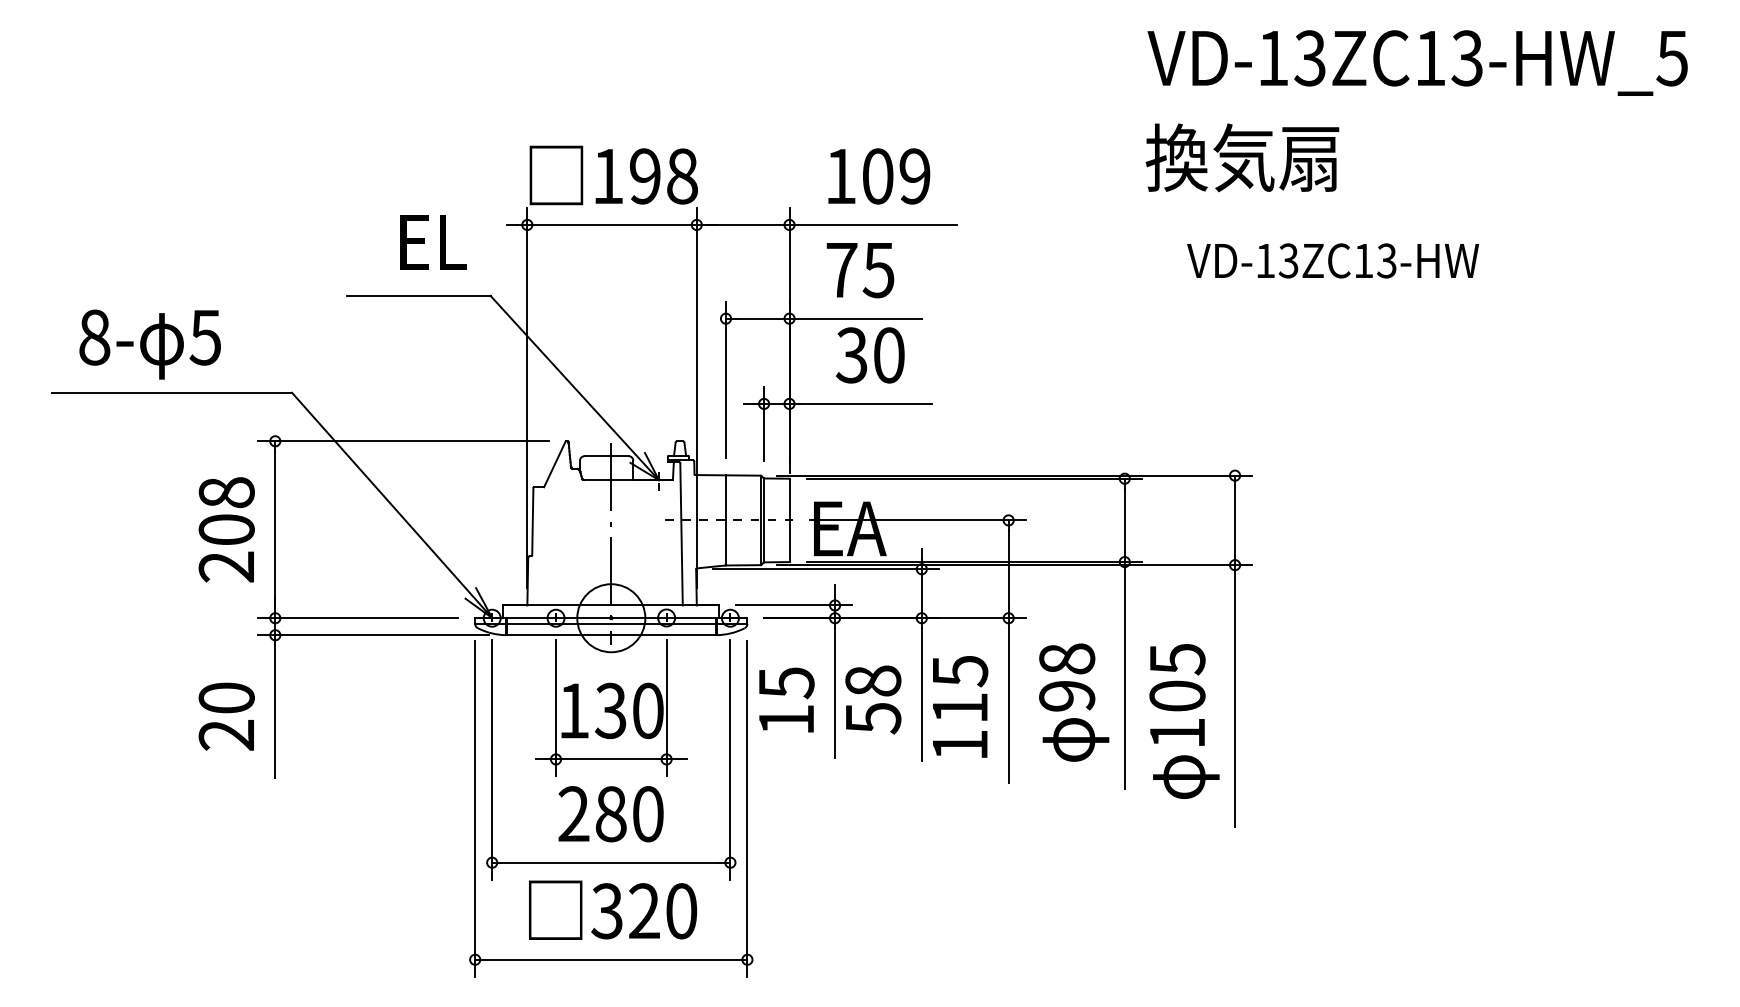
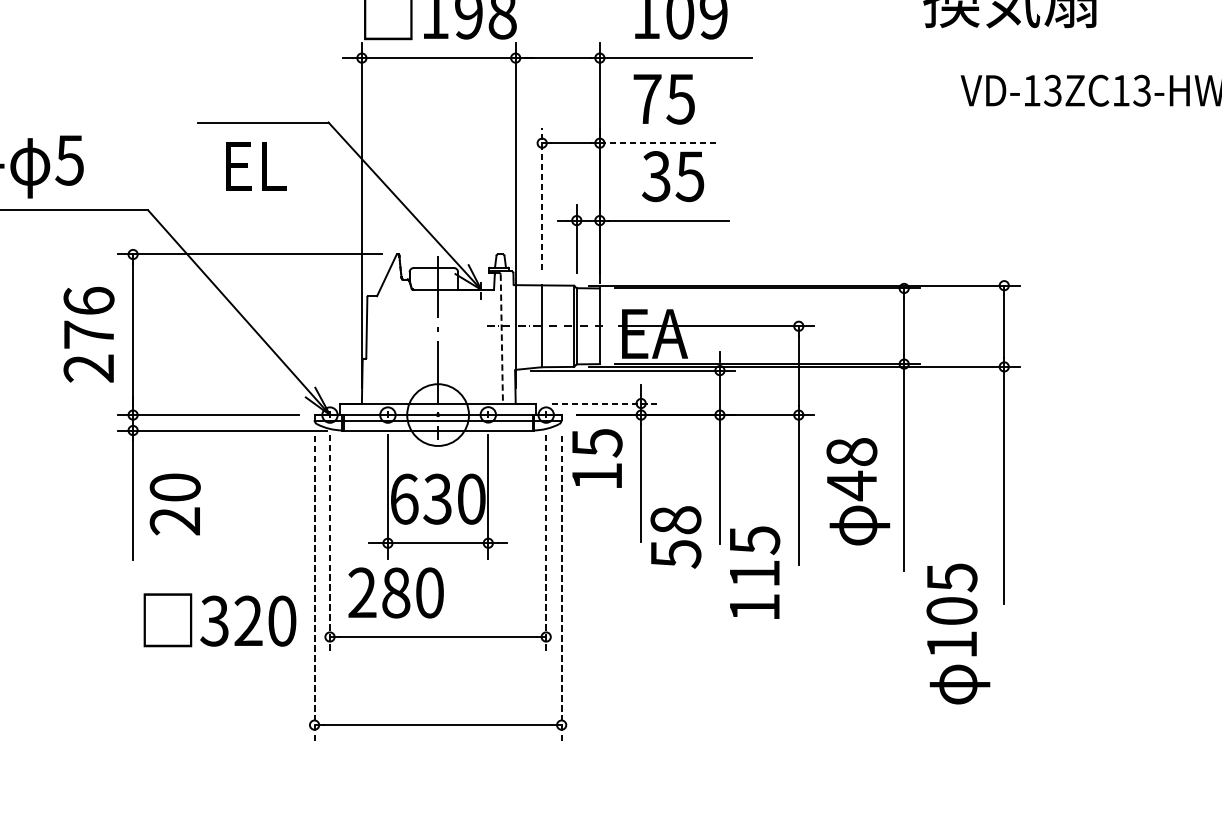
text: (433, 242) -> (255, 166), moved
line: (856, 318) -> (660, 143), solid -> dashed
text: (888, 355) -> (689, 176), 30 -> 35
line: (726, 379) -> (542, 198), solid -> dashed
text: (226, 510) -> (88, 317), 208 -> 276
line: (681, 534) -> (501, 339), solid -> dashed
line: (794, 605) -> (604, 403), solid -> dashed
text: (1067, 696) -> (852, 486), 98 -> 48
text: (786, 699) -> (597, 458), moved
text: (873, 699) -> (676, 536), moved
text: (960, 706) -> (755, 572), moved
text: (574, 710) -> (404, 498), 130 -> 630
text: (226, 716) -> (175, 504), moved
text: (1184, 721) -> (958, 634), moved
line: (492, 759) -> (330, 543), solid -> dashed
line: (730, 759) -> (546, 543), solid -> dashed
line: (475, 809) -> (314, 588), solid -> dashed
line: (747, 809) -> (561, 588), solid -> dashed
text: (610, 814) -> (395, 593), moved
text: (613, 909) -> (220, 619), moved

